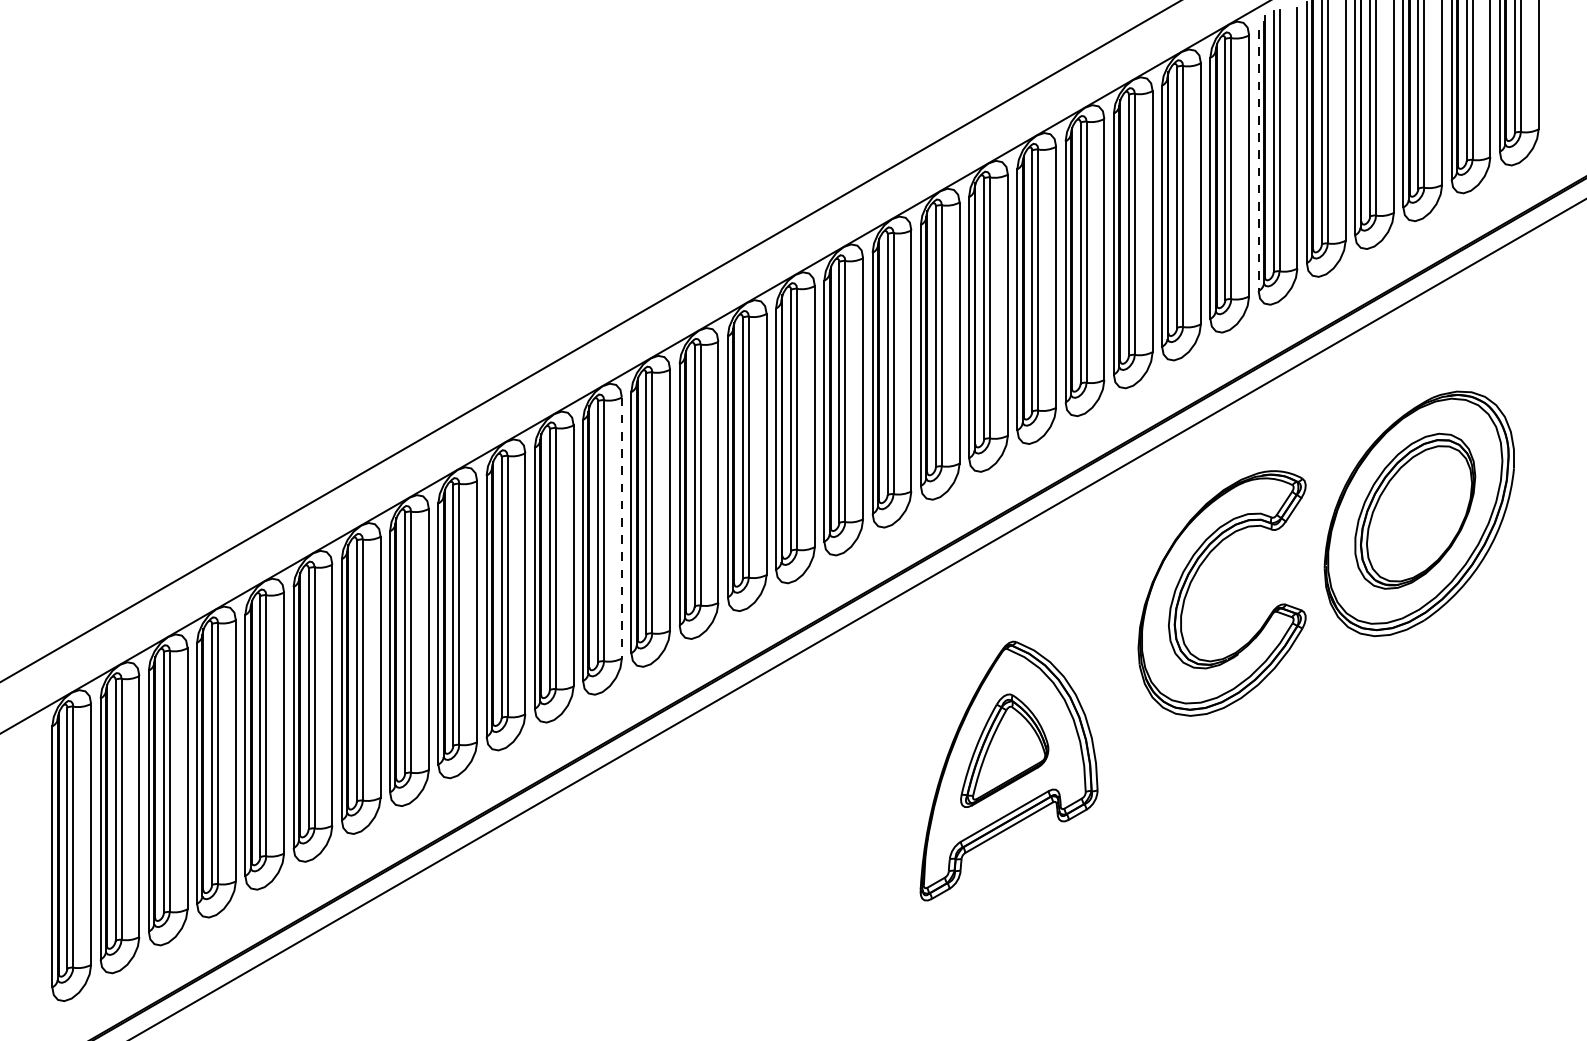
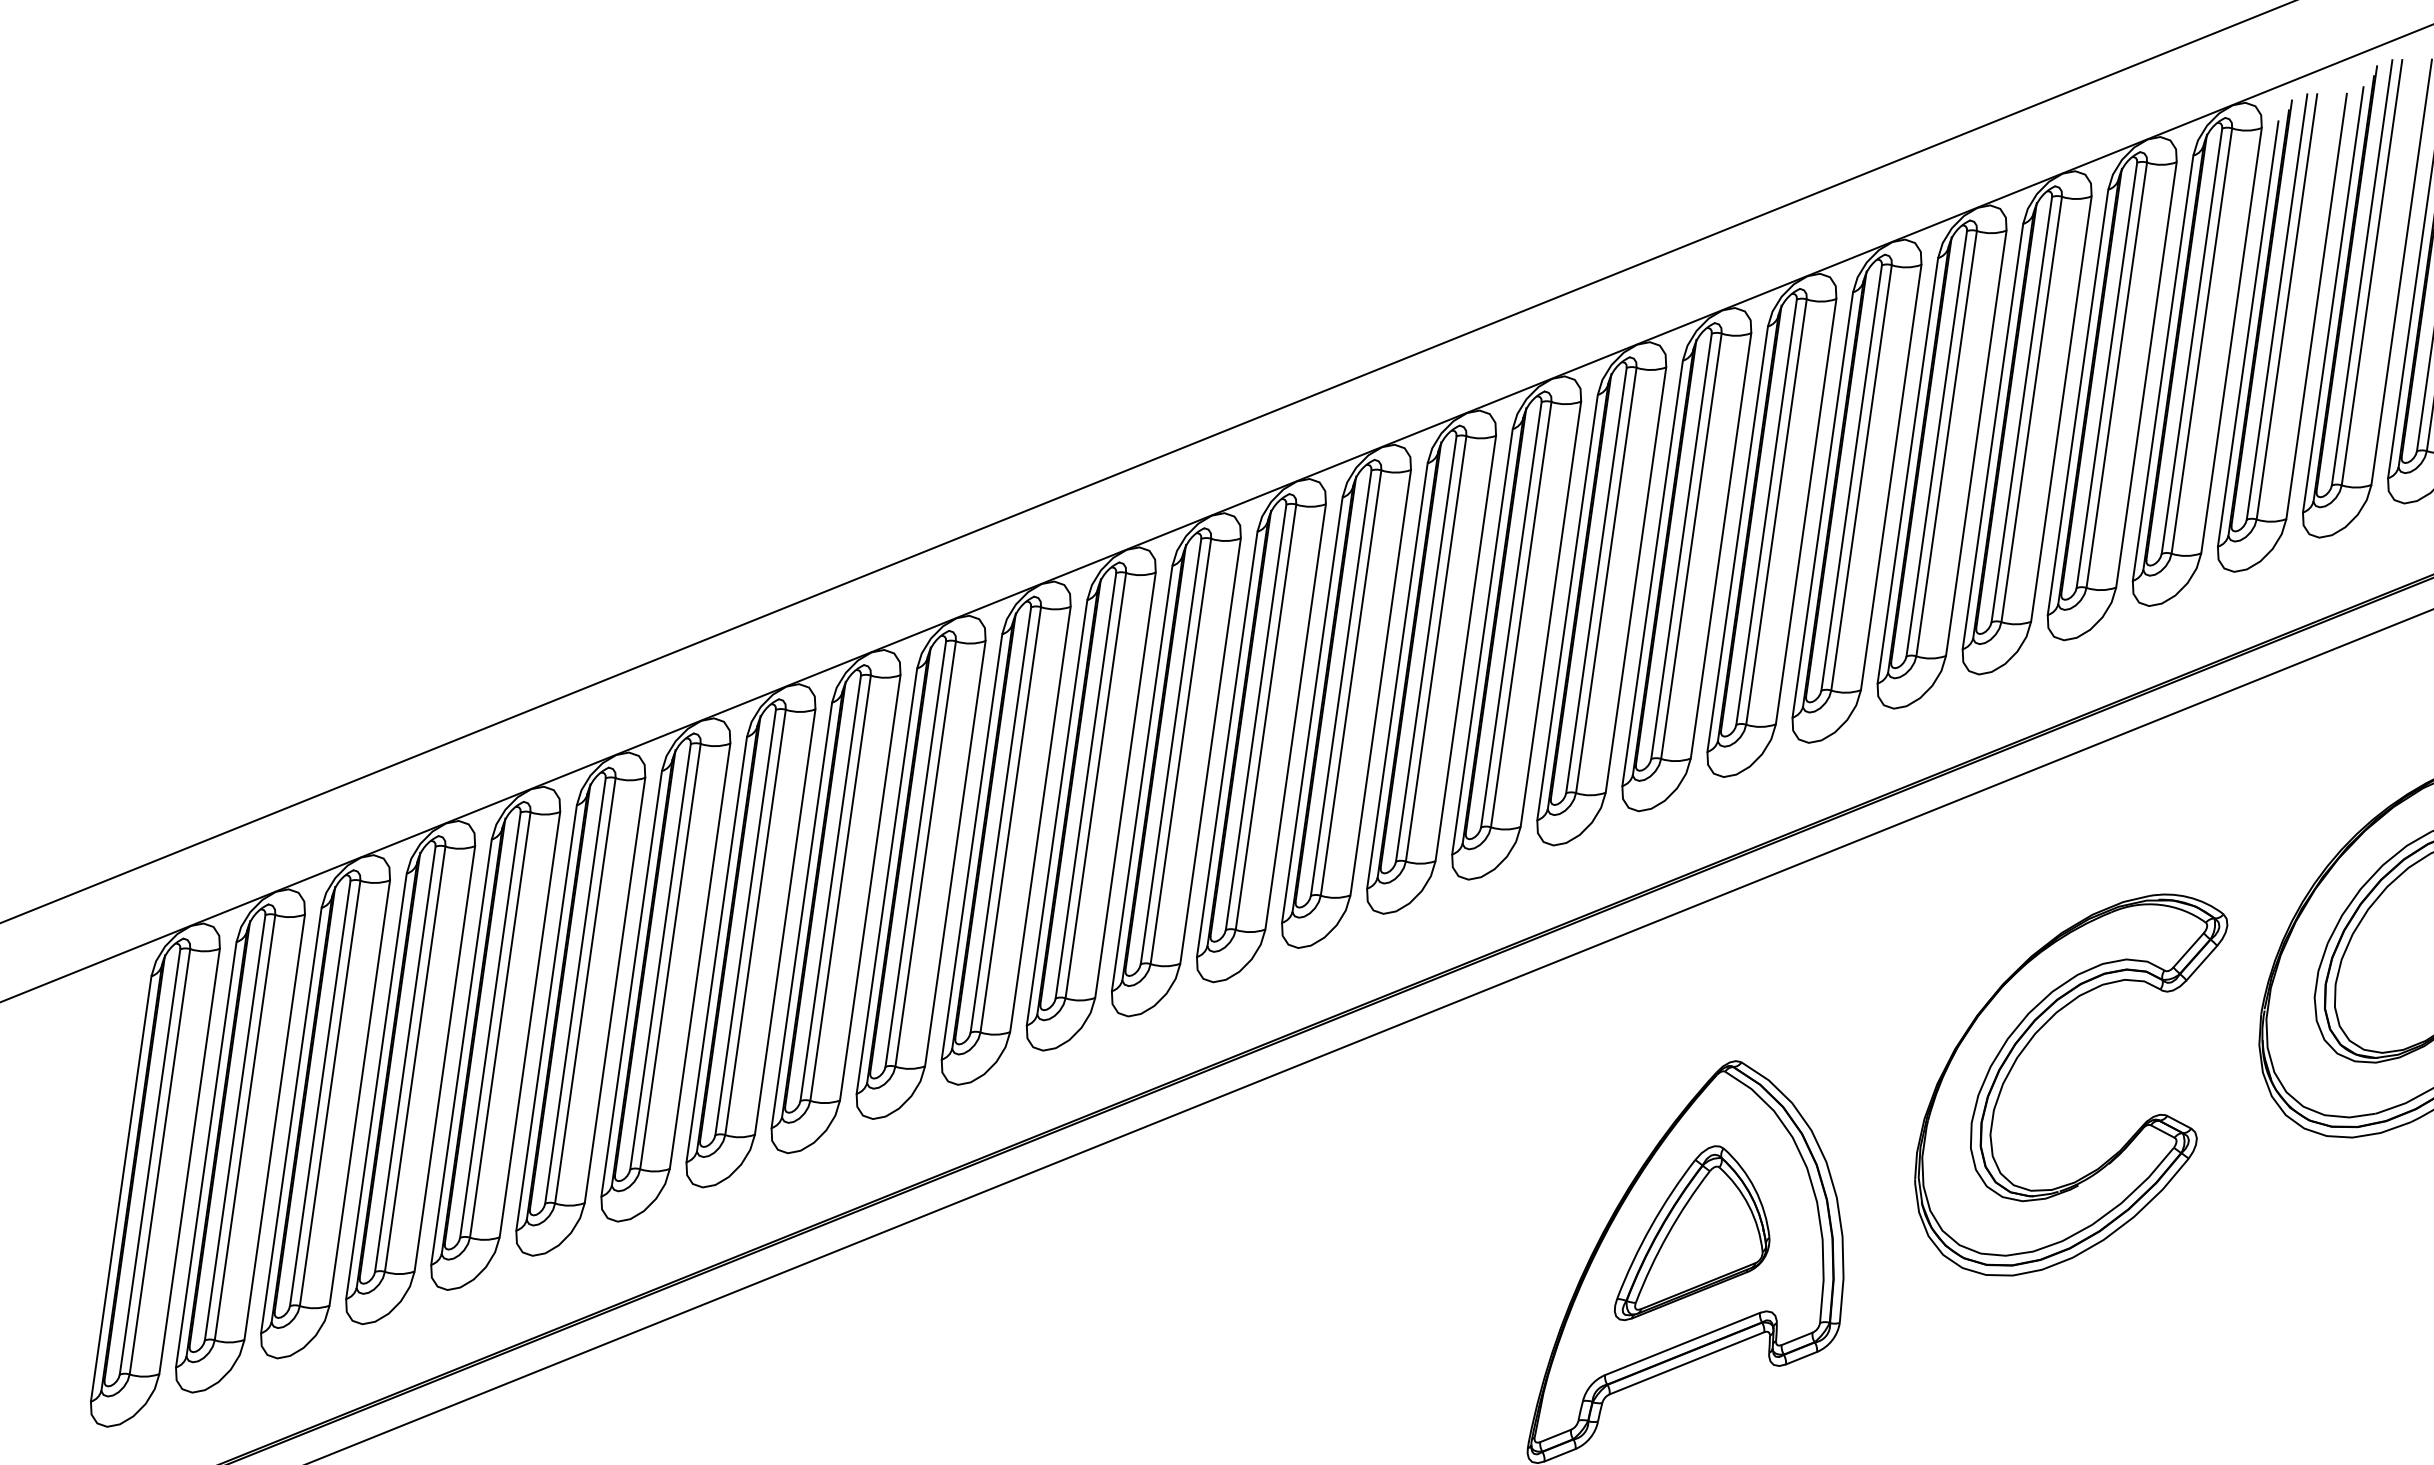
line: (1258, 160) -> (2247, 334), dashed -> solid
line: (621, 528) -> (1124, 785), dashed -> solid
part: (1195, 576) -> (2026, 1048), moved

